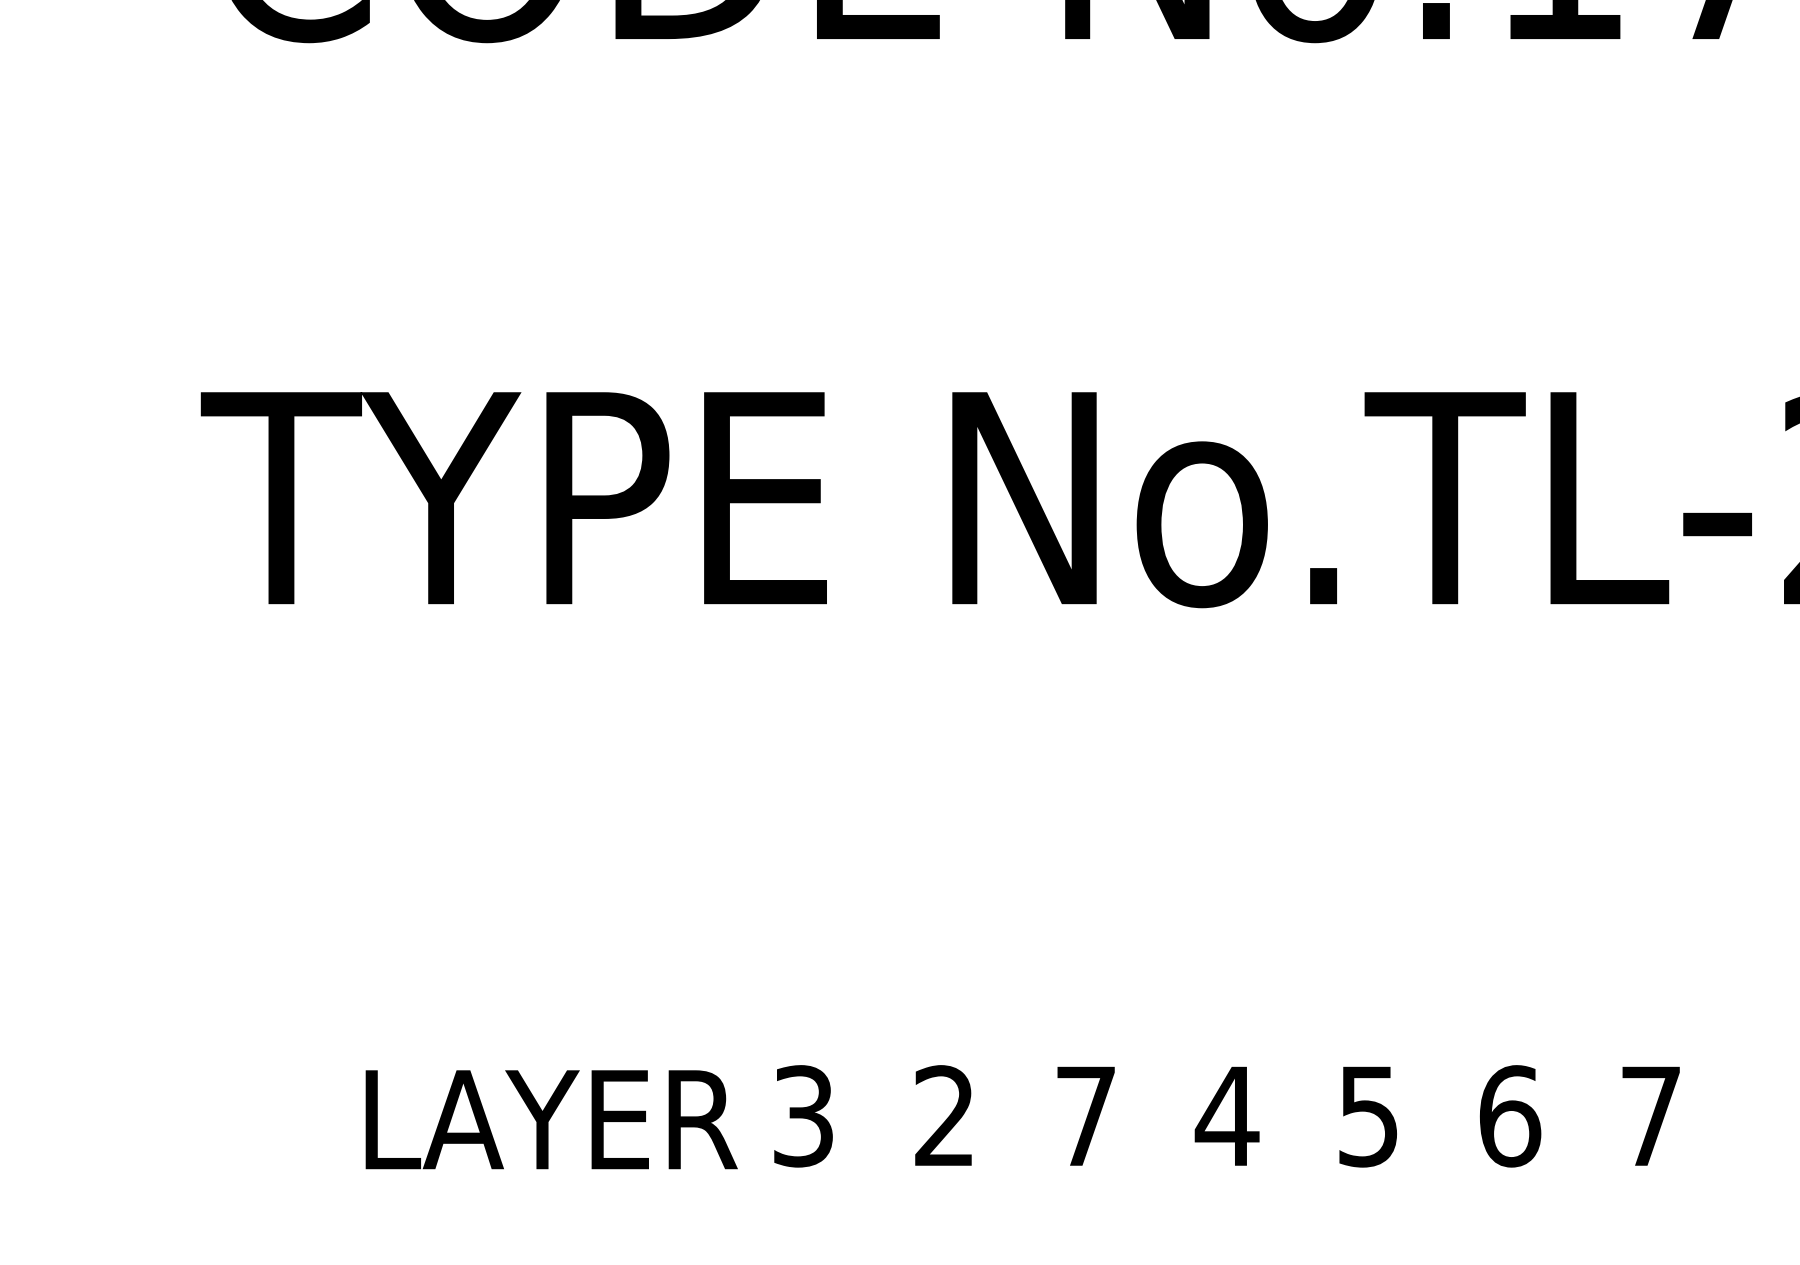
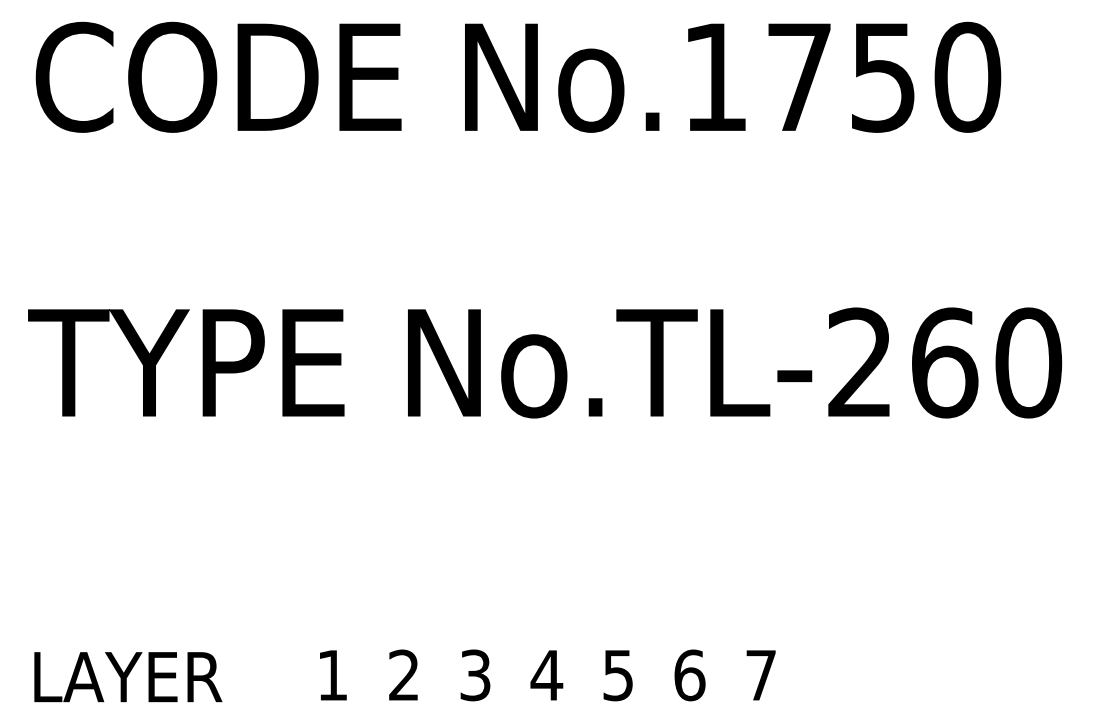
text: (803, 1116) -> (332, 675), 3 -> 1
text: (1086, 1116) -> (475, 675), 7 -> 3
text: (551, 1120) -> (128, 677), moved

